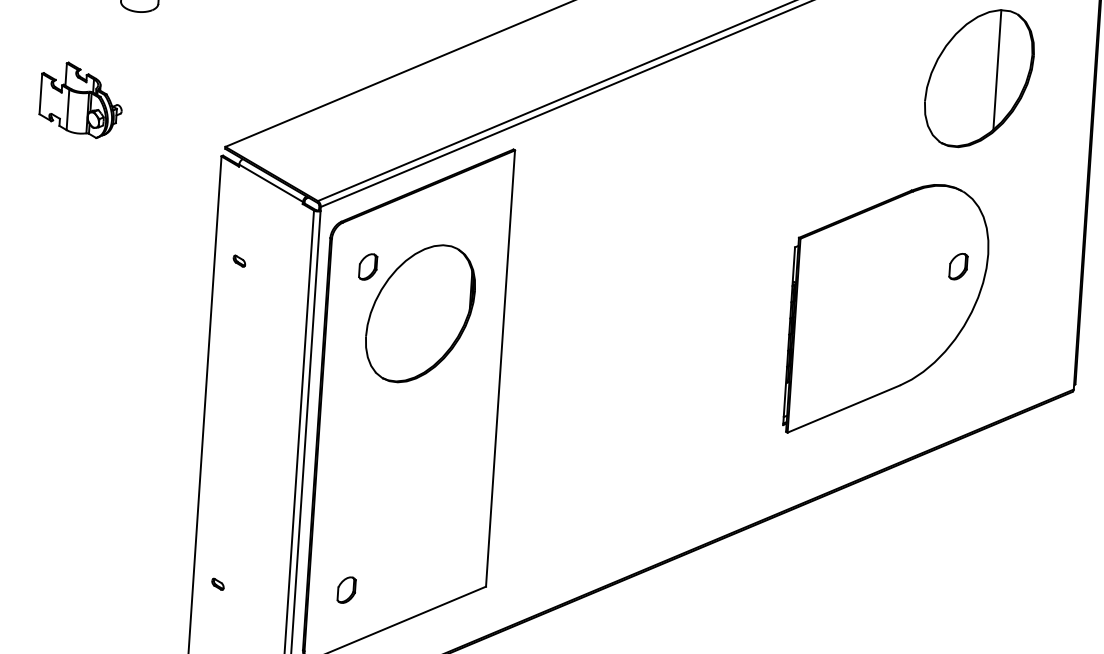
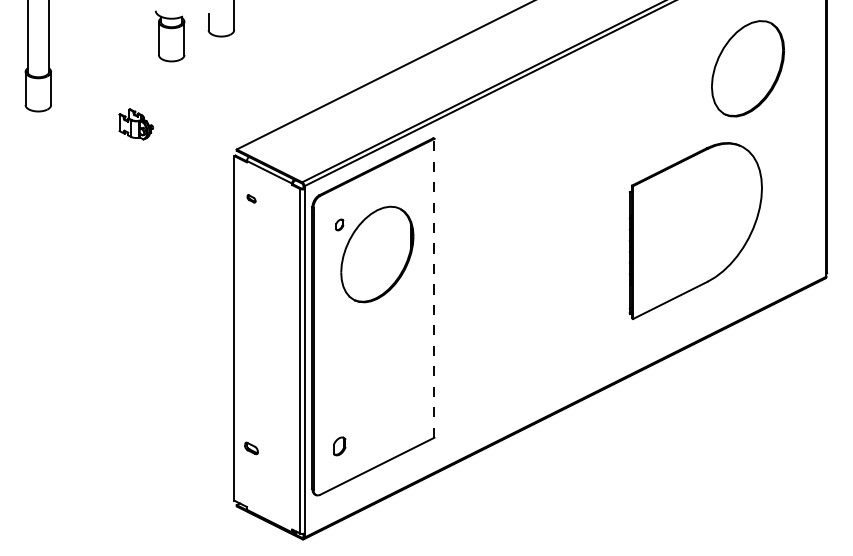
line: (996, 70) -> (759, 62), removed
part: (81, 100) -> (136, 124), size x0.6
part: (239, 260) -> (251, 198), moved
part: (958, 265) -> (742, 197), removed
part: (368, 266) -> (339, 224), size x0.6
line: (500, 367) -> (434, 287), solid -> dashed
part: (218, 583) -> (251, 447), size x1.6

